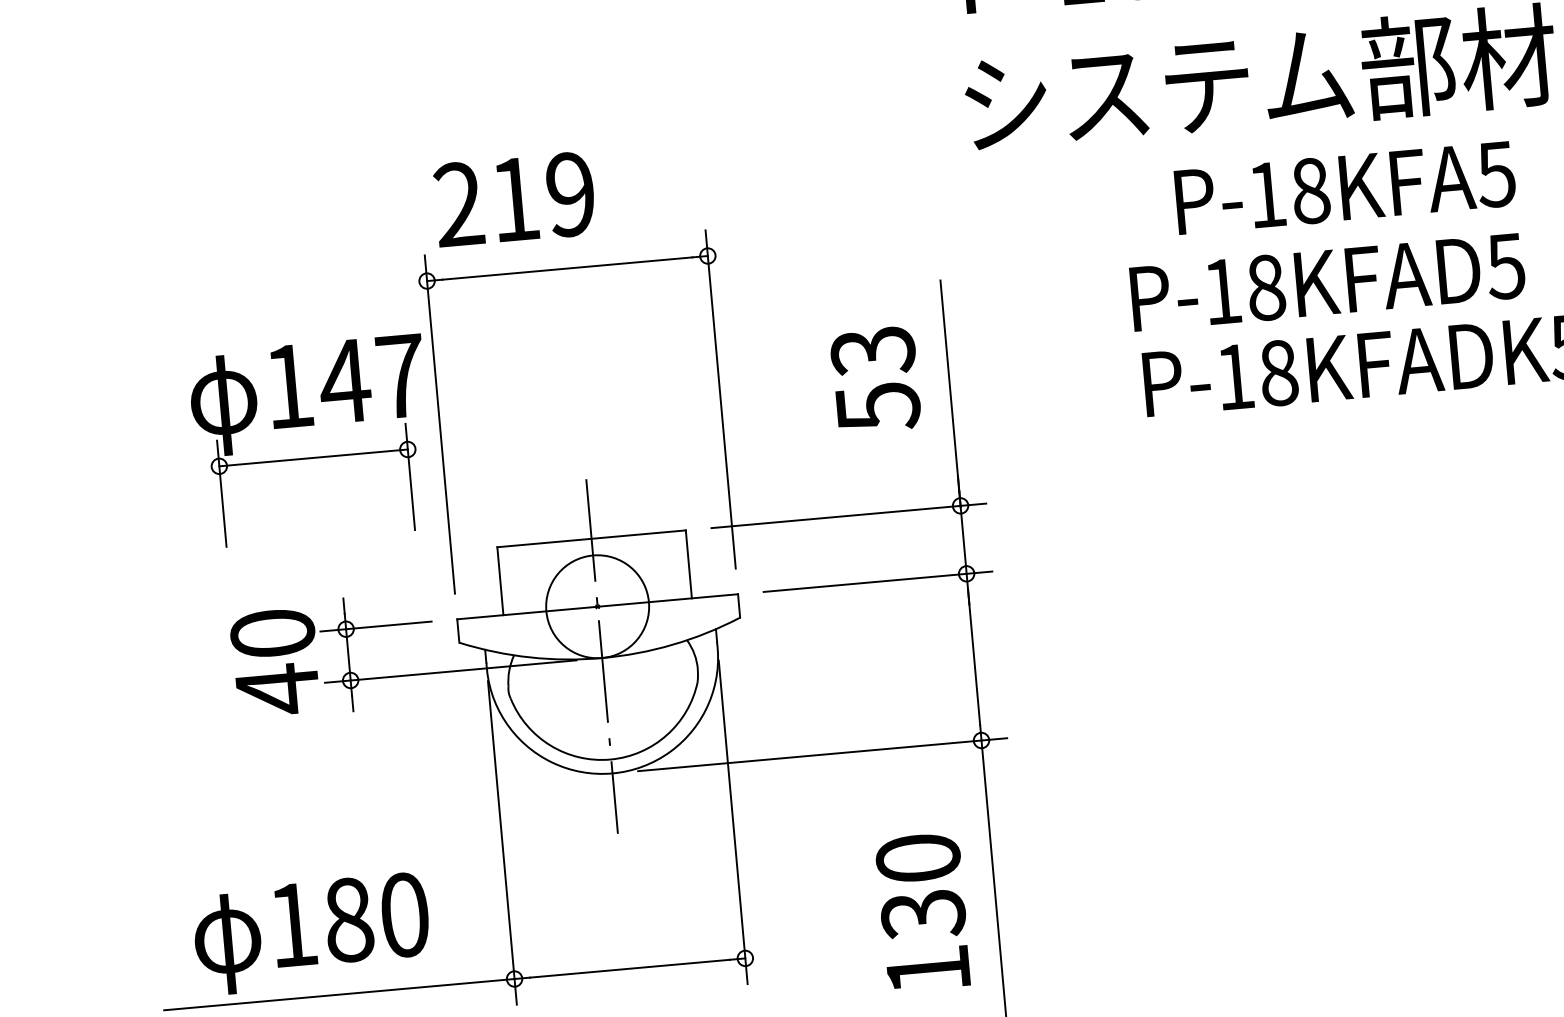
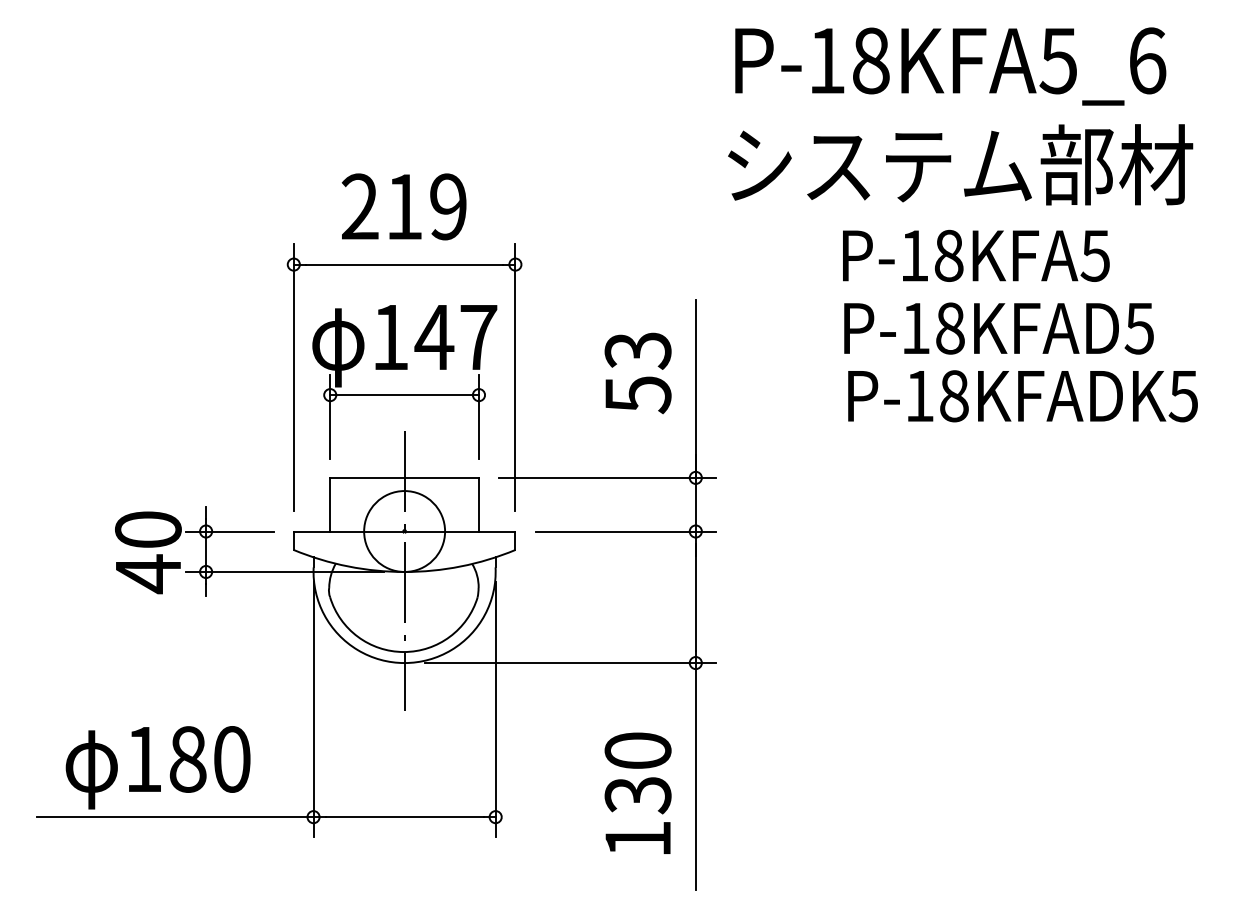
text: (1345, 187) -> (976, 255), moved
text: (513, 199) -> (403, 206), moved
part: (313, 457) -> (404, 394), moved

